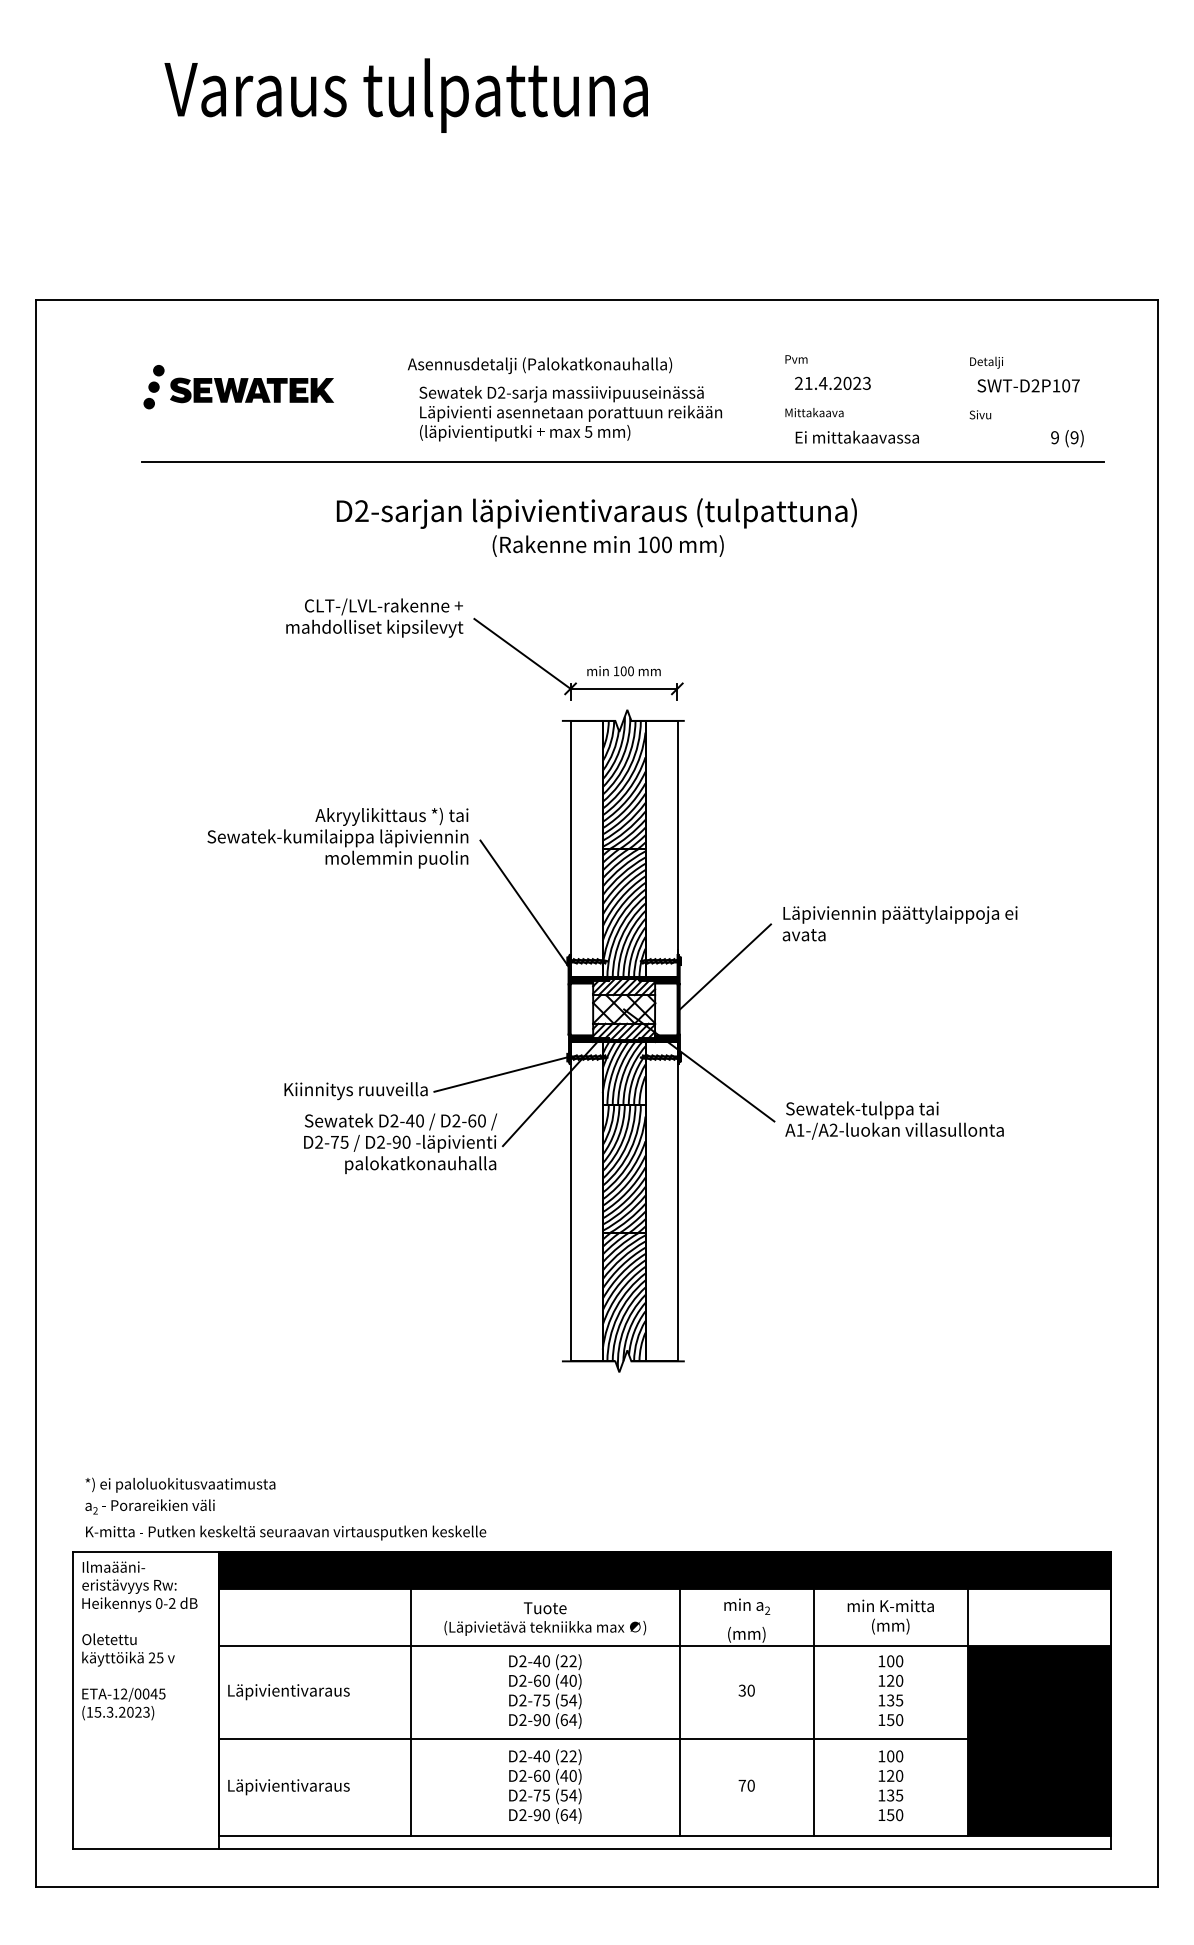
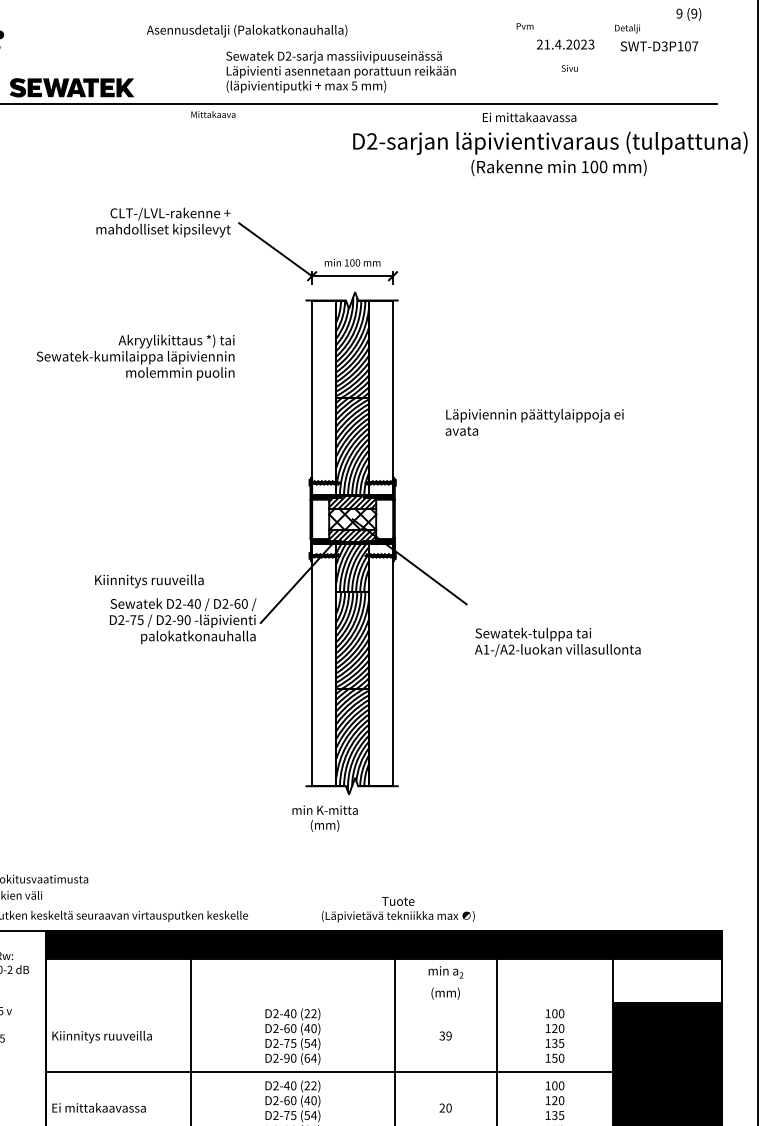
text: (796, 359) -> (525, 26), moved
text: (540, 365) -> (247, 30), moved
text: (832, 382) -> (565, 43), moved
text: (1035, 386) -> (664, 46), SWT-D2P107 -> SWT-D3P107
part: (251, 390) -> (71, 87), moved
text: (814, 412) -> (213, 114), moved
text: (570, 413) -> (340, 71), moved
text: (980, 414) -> (569, 68), moved
text: (856, 436) -> (528, 116), moved
text: (1067, 438) -> (688, 14), moved
text: (596, 527) -> (550, 153), moved
text: (337, 837) -> (135, 357), moved
line: (525, 904) -> (277, 439), removed
text: (899, 923) -> (534, 422), moved
line: (724, 966) -> (428, 486), removed
line: (500, 1074) -> (258, 568), removed
text: (894, 1120) -> (557, 642), moved
text: (890, 1616) -> (324, 818), moved
text: (545, 1618) -> (398, 909), moved
line: (665, 1645) -> (384, 1001), removed
text: (750, 1690) -> (448, 1035), 30 -> 39
text: (294, 1691) -> (102, 1036), Läpivientivaraus -> Kiinnitys ruuveilla
text: (741, 1785) -> (441, 1107), 70 -> 20
text: (290, 1786) -> (99, 1108), Läpivientivaraus -> Ei mittakaavassa

